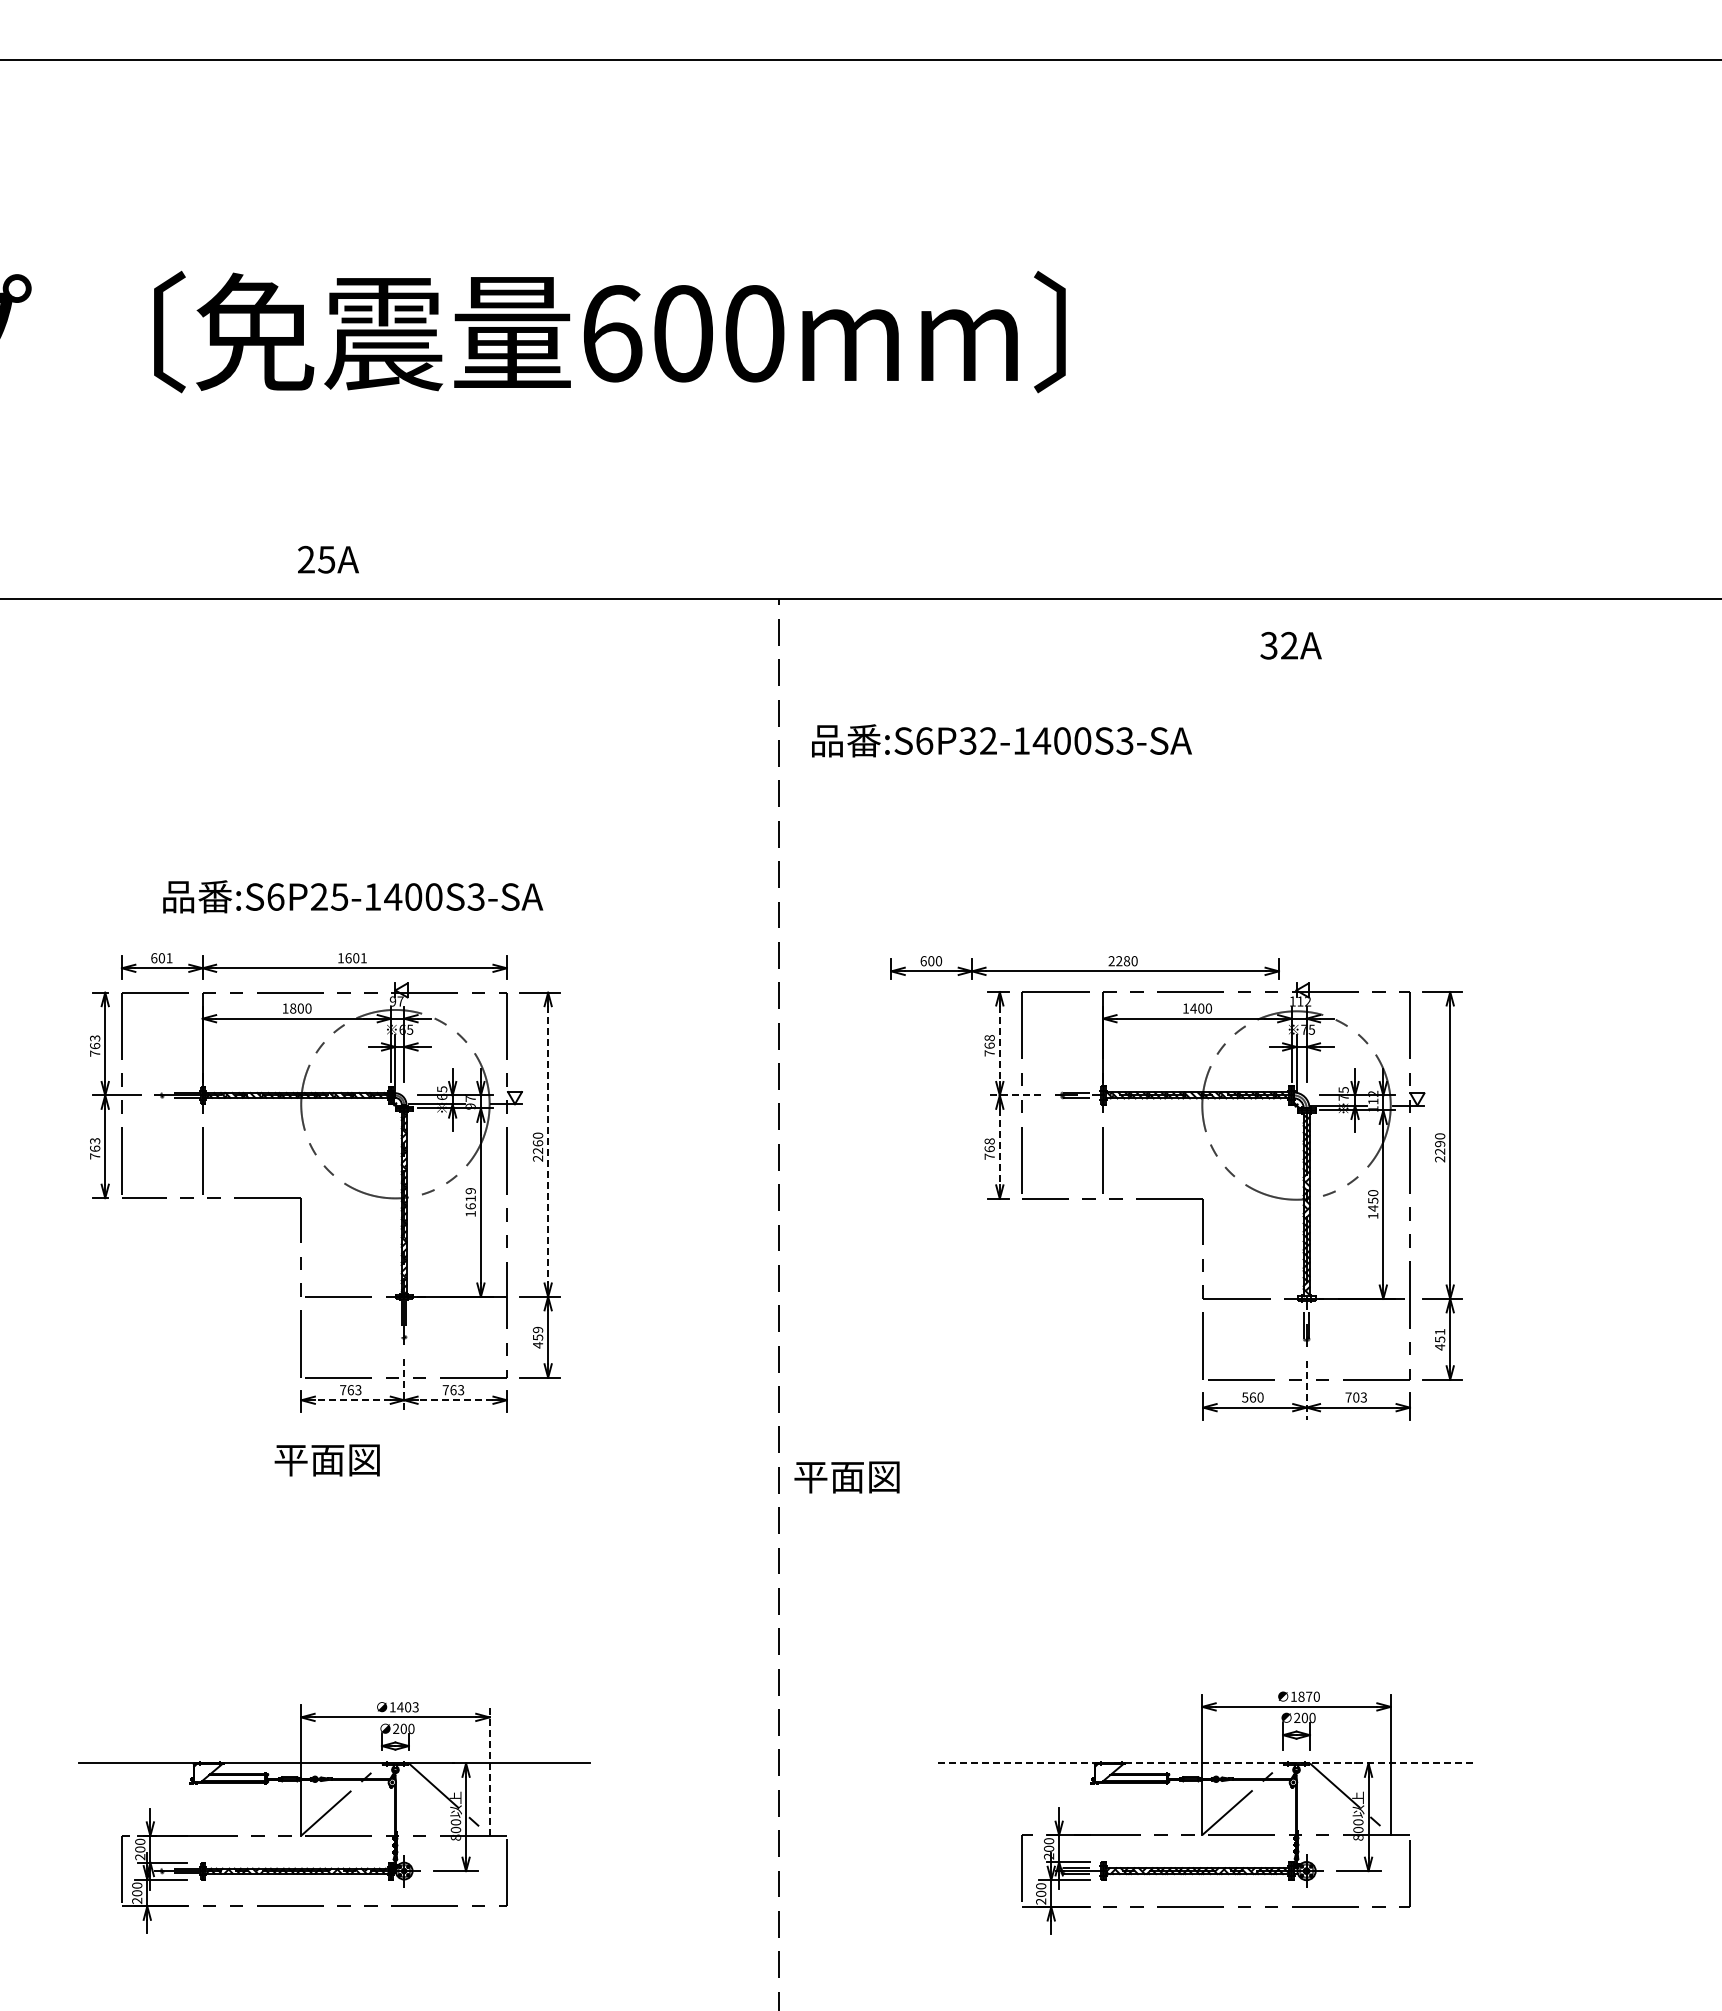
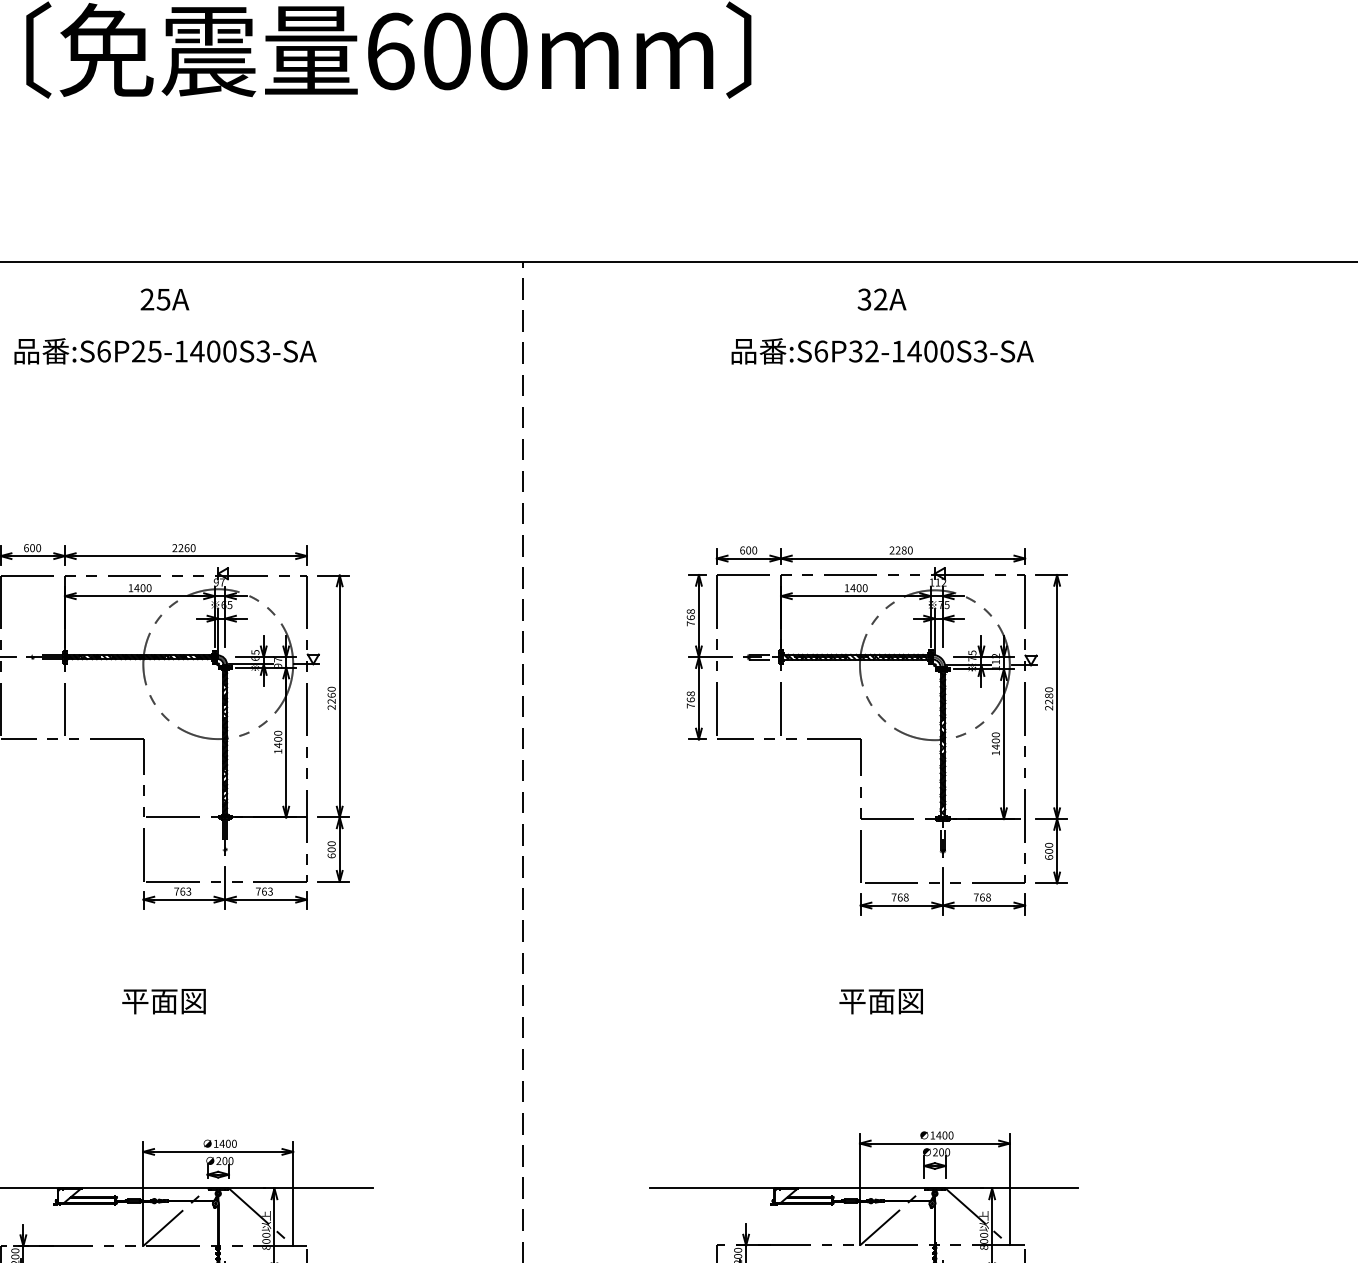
text: (328, 559) -> (165, 299), moved
text: (1290, 645) -> (881, 299), moved
text: (1001, 740) -> (882, 351), moved
text: (353, 896) -> (165, 351), moved
text: (169, 958) -> (38, 548), 601 -> 600
text: (351, 958) -> (183, 548), 1601 -> 2260
part: (1084, 967) -> (870, 555), moved
text: (292, 1008) -> (136, 588), 1800 -> 1400
line: (999, 1044) -> (698, 616), dashed -> solid
line: (1014, 1095) -> (710, 657), dashed -> solid
text: (1440, 1143) -> (1049, 695), 2290 -> 2280
line: (548, 1144) -> (339, 696), dashed -> solid
line: (999, 1147) -> (698, 698), dashed -> solid
text: (470, 1198) -> (277, 739), 1619 -> 1400
text: (1373, 1200) -> (996, 740), 1450 -> 1400
text: (537, 1337) -> (331, 849), 459 -> 600
text: (1440, 1339) -> (1049, 851), 451 -> 600
line: (404, 1385) -> (225, 887), dashed -> solid
line: (1306, 1390) -> (942, 891), dashed -> solid
text: (1252, 1397) -> (899, 897), 560 -> 768
text: (1360, 1397) -> (985, 897), 703 -> 768
line: (352, 1400) -> (184, 899), dashed -> solid
line: (455, 1400) -> (266, 899), dashed -> solid
text: (326, 1460) -> (163, 1001), moved
text: (846, 1477) -> (880, 1001), moved
text: (1305, 1696) -> (942, 1135), 1870 -> 1400
text: (415, 1707) -> (234, 1144), 1403 -> 1400
line: (1207, 1763) -> (864, 1188), dashed -> solid
line: (489, 1770) -> (293, 1194), dashed -> solid

